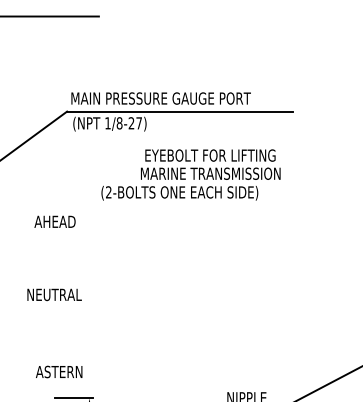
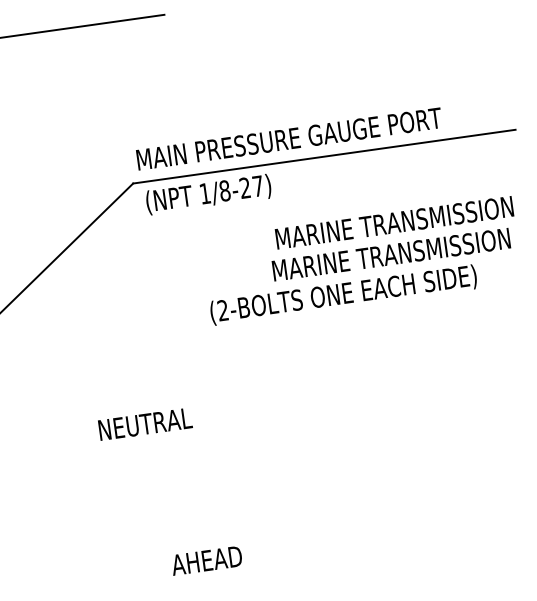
text: (215, 155) -> (395, 222), EYEBOLT FOR LIFTING -> MARINE TRANSMISSION
text: (54, 221) -> (205, 560), moved
text: (54, 294) -> (145, 423), moved

